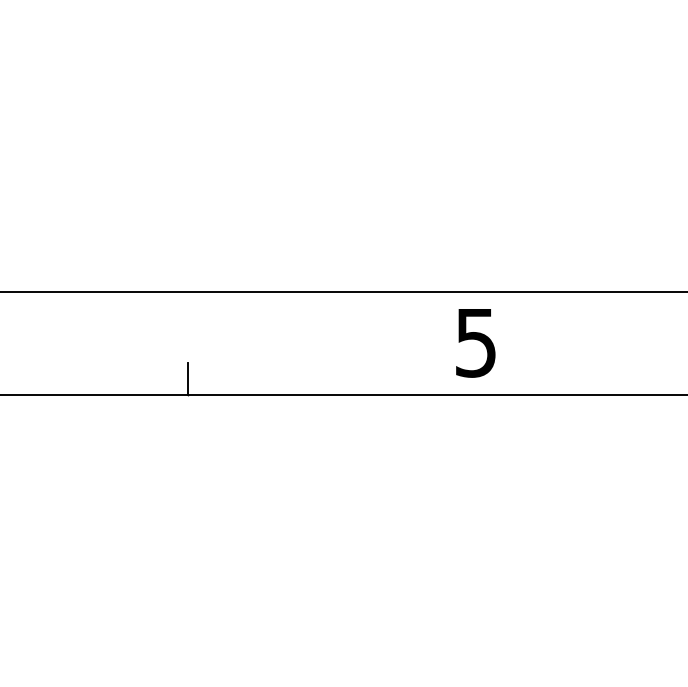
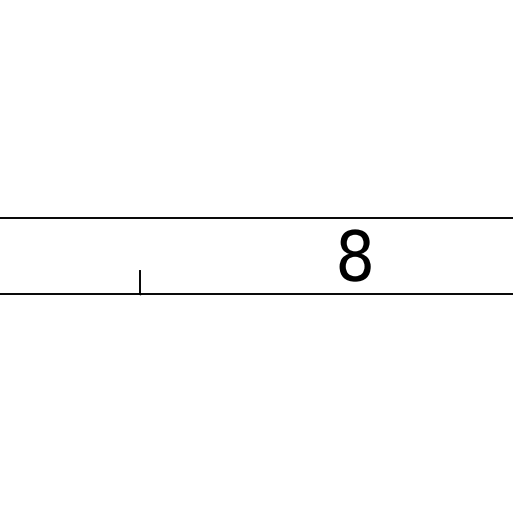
text: (475, 342) -> (354, 255), 5 -> 8

